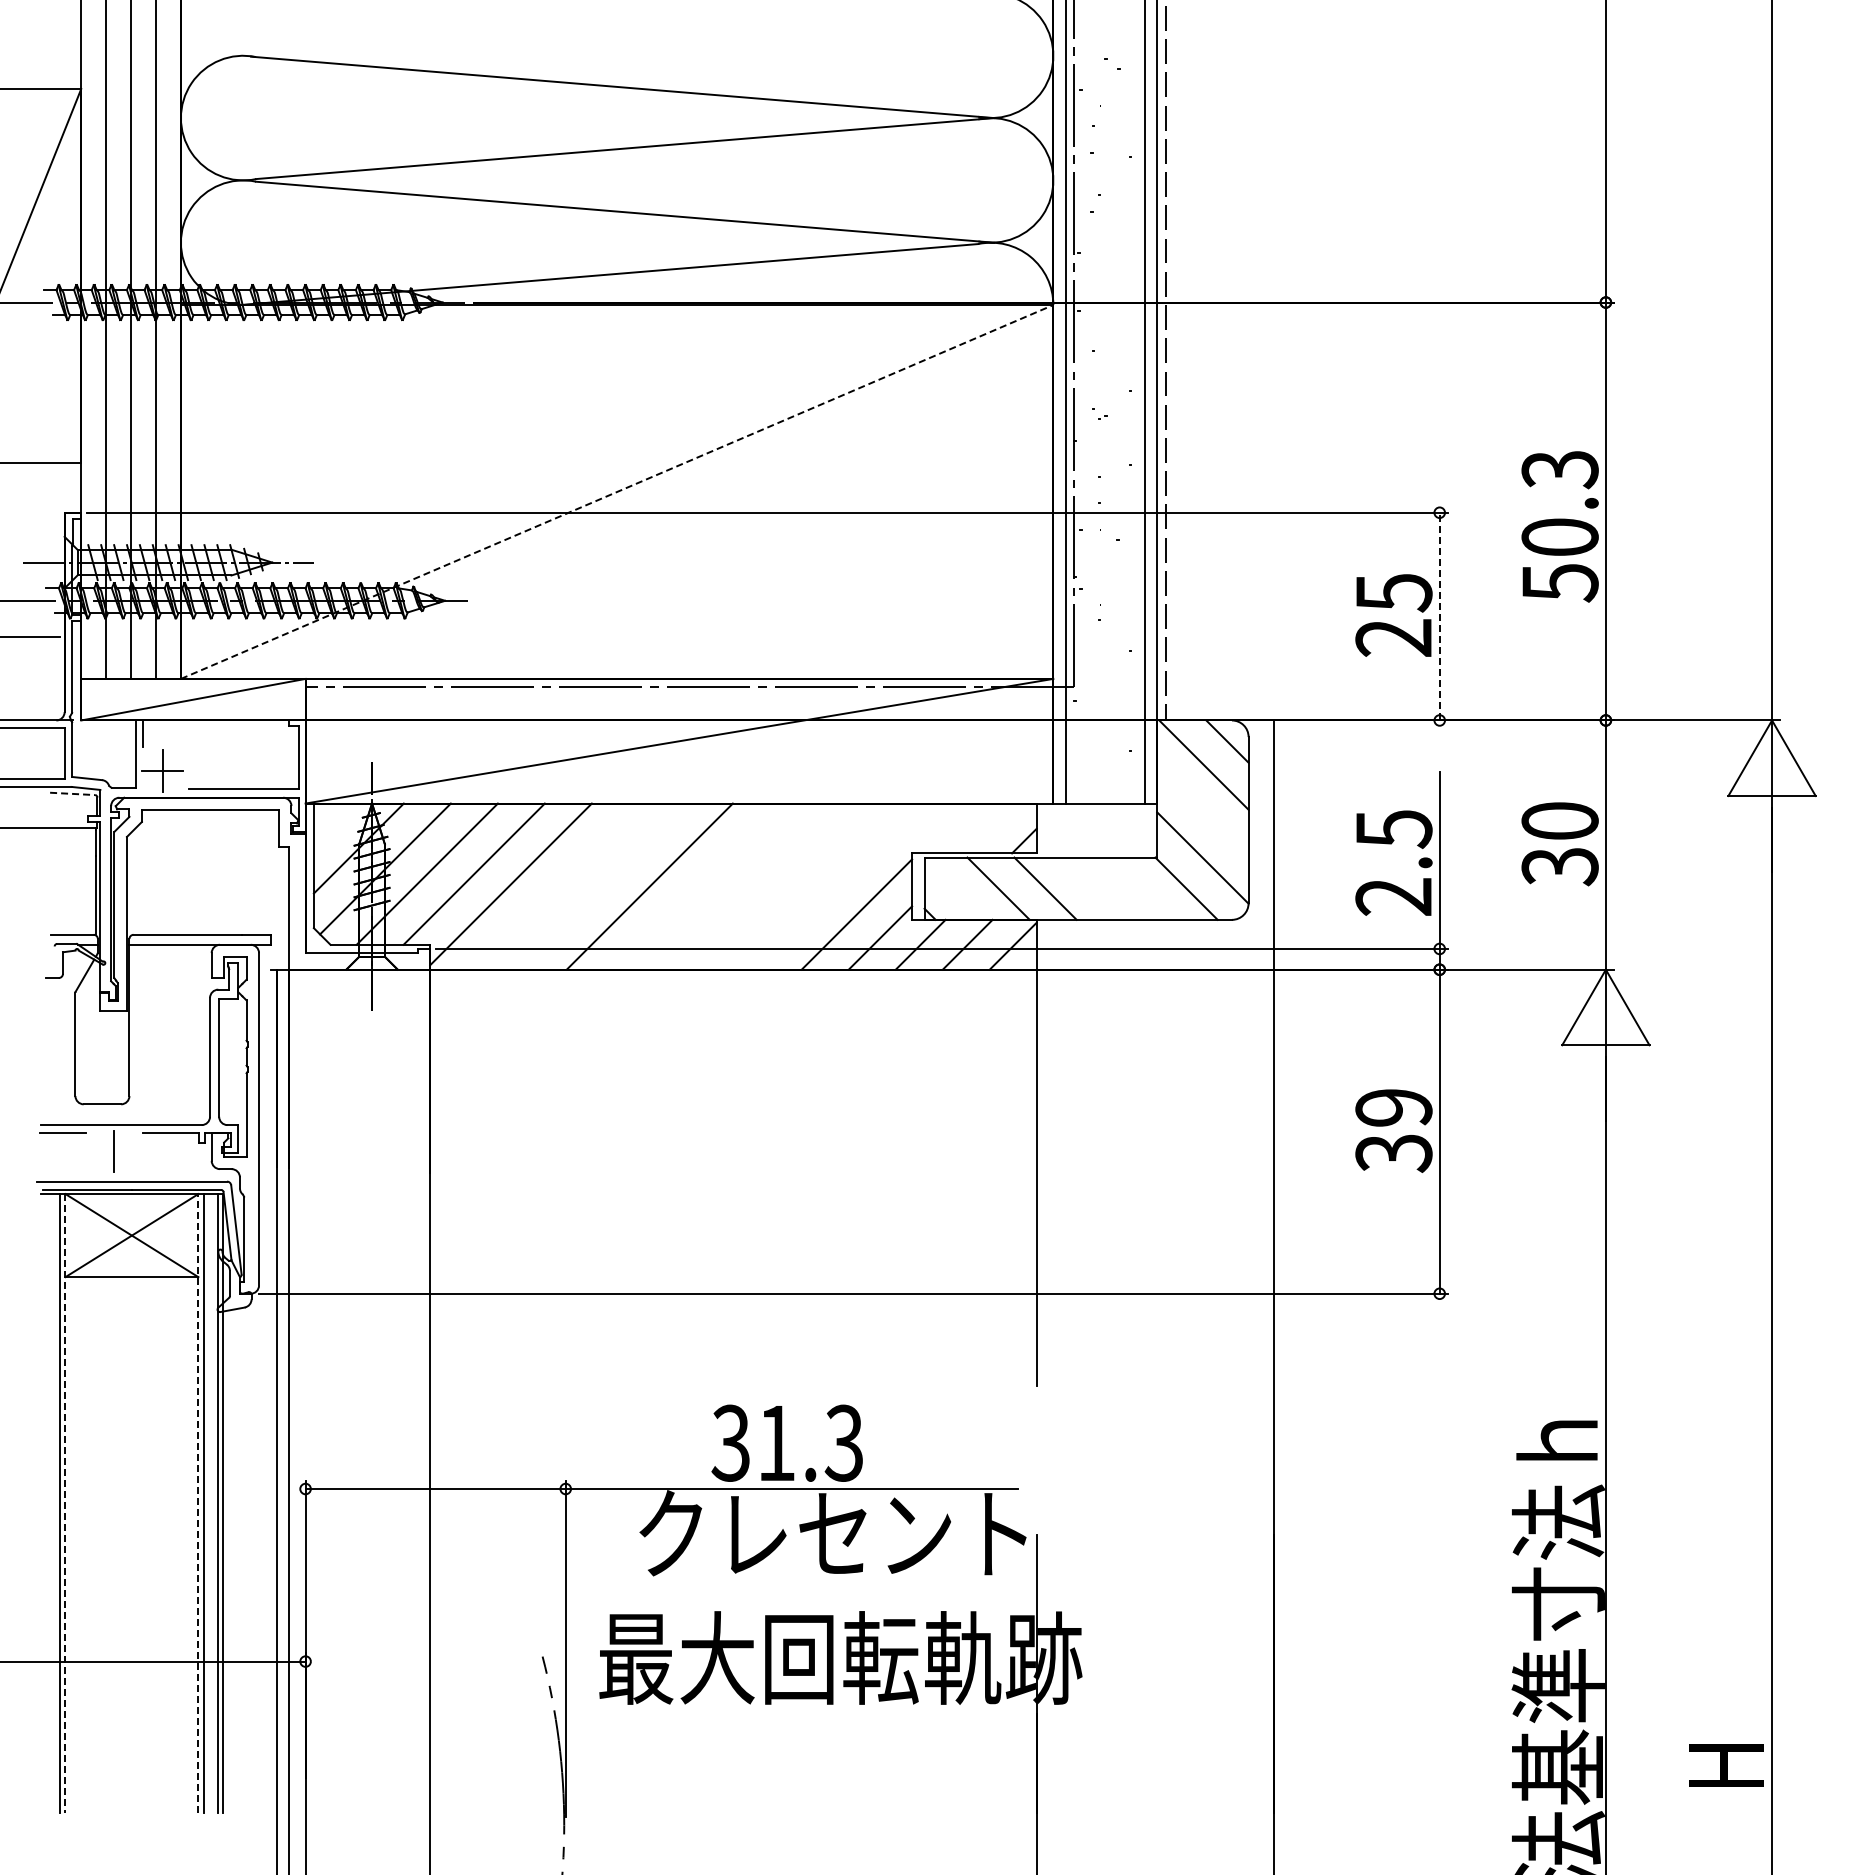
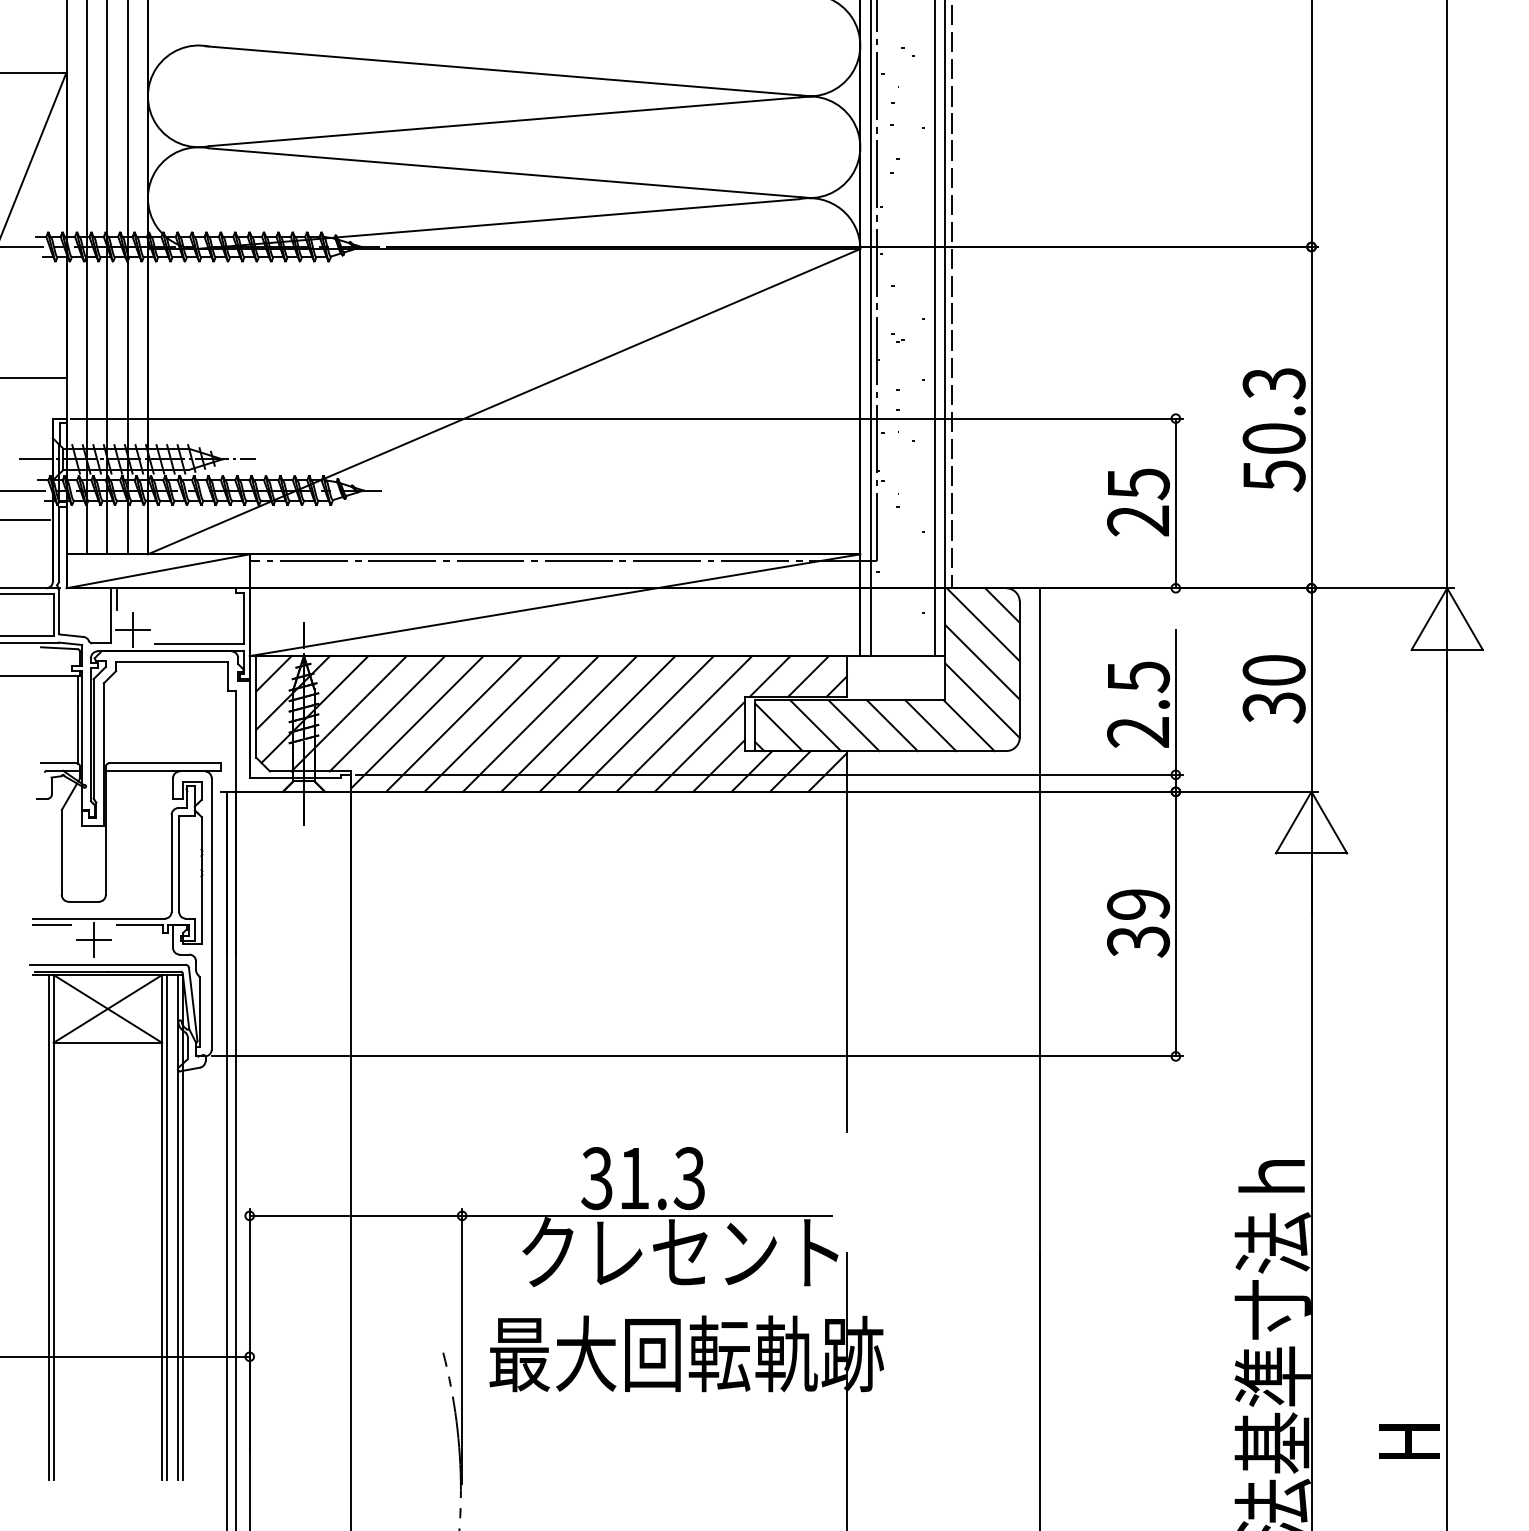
line: (617, 491) -> (504, 401), dashed -> solid
line: (1439, 616) -> (1175, 503), dashed -> solid
line: (72, 793) -> (59, 647), dashed -> solid
line: (1202, 810) -> (982, 661), added
line: (334, 824) -> (273, 673), added
line: (942, 828) -> (769, 676), added
line: (989, 828) -> (808, 676), added
line: (555, 886) -> (453, 723), added
line: (602, 886) -> (492, 723), added
line: (696, 886) -> (568, 723), added
line: (743, 886) -> (607, 723), added
line: (790, 886) -> (645, 723), added
line: (837, 886) -> (684, 723), added
line: (1092, 888) -> (892, 725), added
line: (1139, 888) -> (930, 725), added
line: (953, 890) -> (778, 727), added
line: (114, 1151) -> (93, 940), added
line: (198, 1503) -> (162, 1227), dashed -> solid
line: (65, 1504) -> (53, 1228), dashed -> solid

